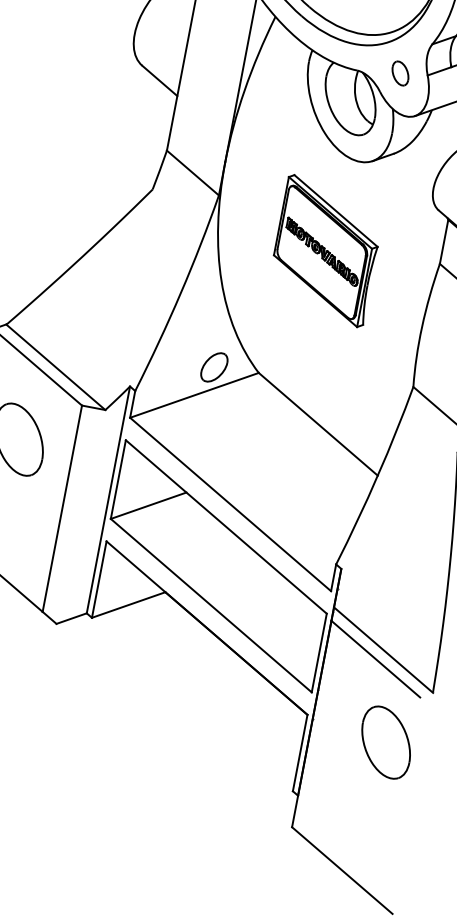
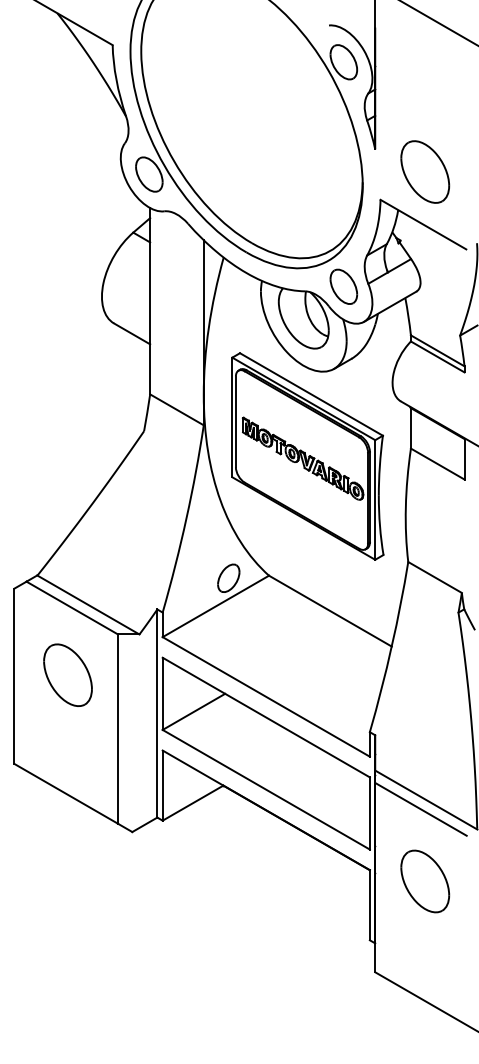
part: (400, 73) -> (343, 286), size x1.67
part: (325, 251) -> (307, 456), size x1.67
part: (386, 742) -> (425, 881), moved

